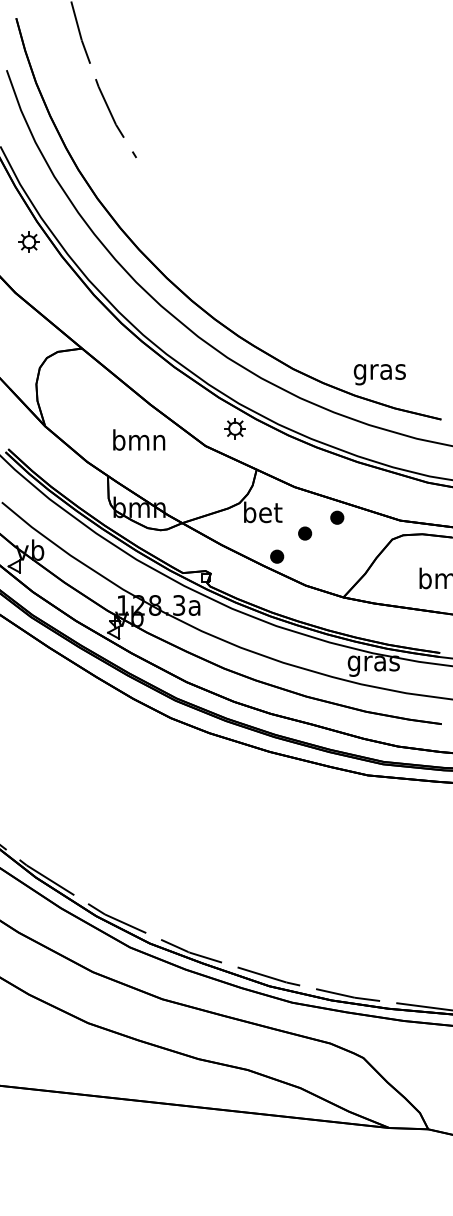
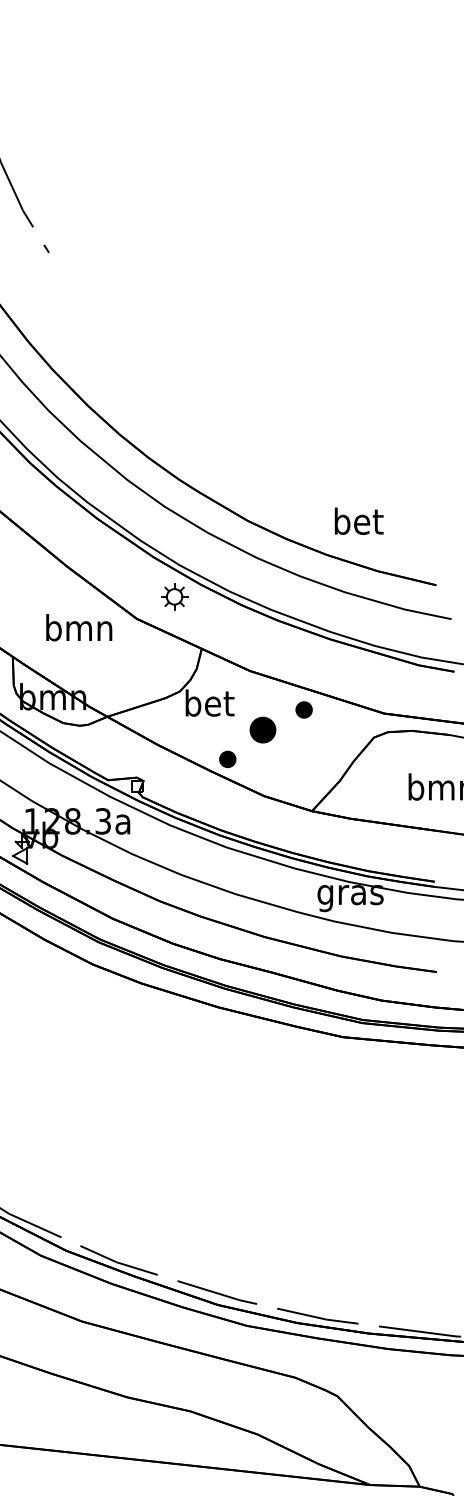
text: (379, 371) -> (357, 524), gras -> bet
text: (139, 439) -> (79, 627), moved
part: (305, 533) -> (263, 729), size x1.6

